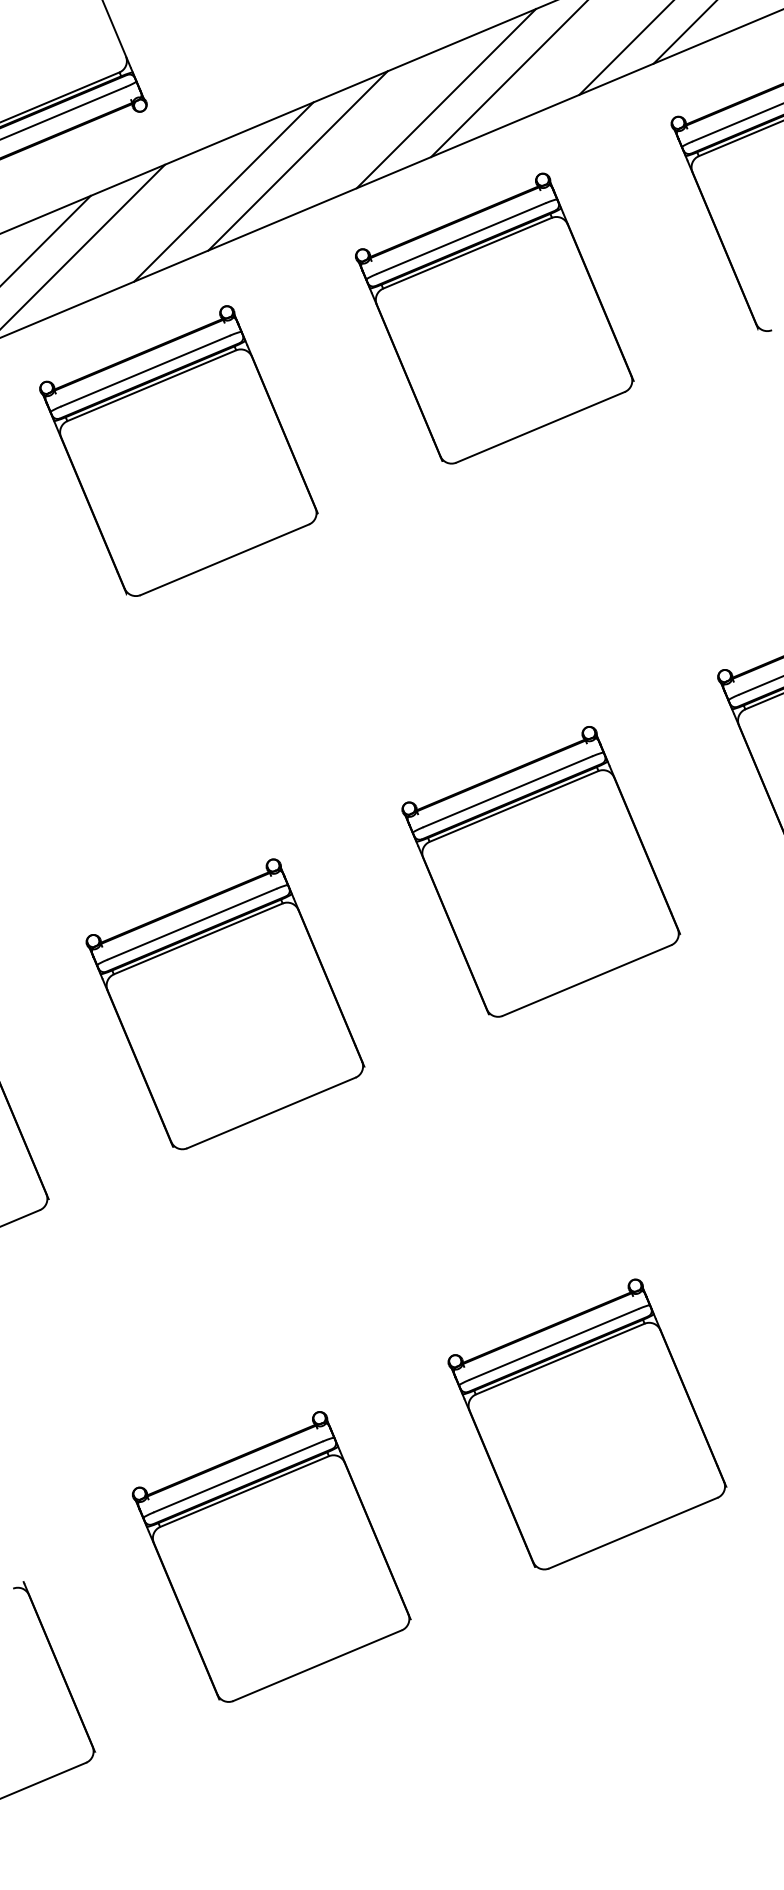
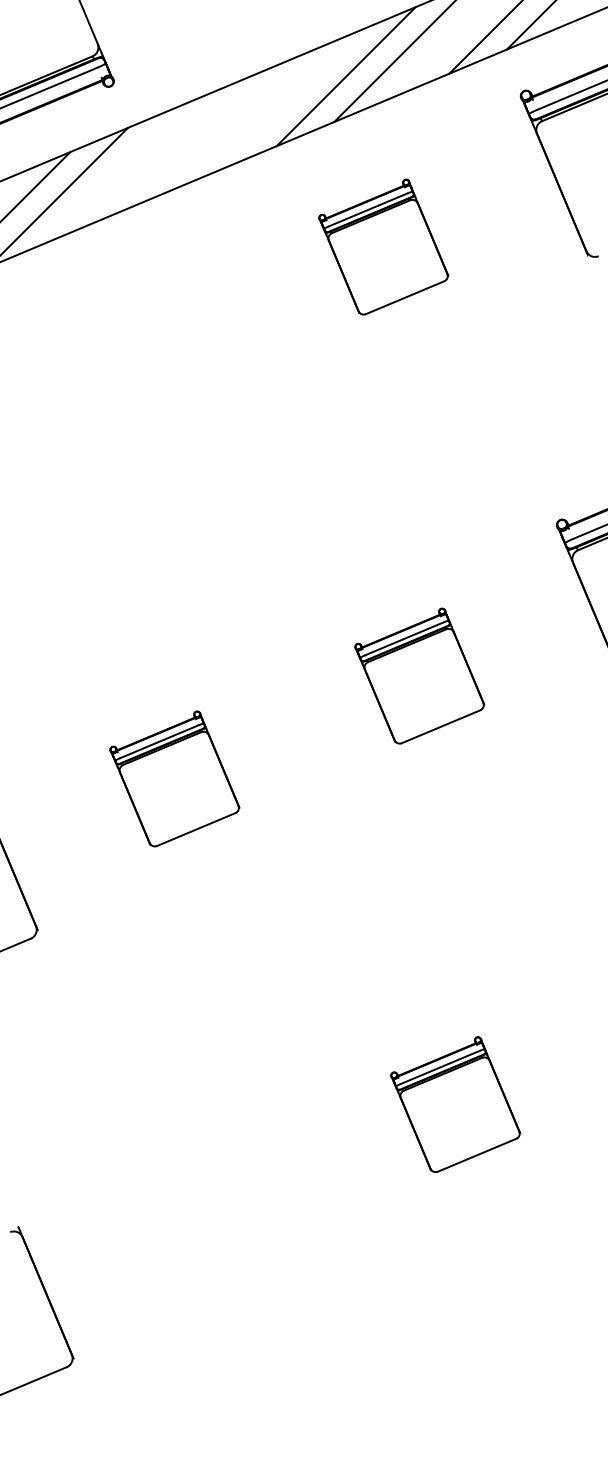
line: (297, 160) -> (230, 124), removed
line: (223, 191) -> (173, 148), removed
part: (494, 317) -> (383, 246), size x0.6
part: (178, 450) -> (138, 349), removed
part: (540, 870) -> (419, 675), size x0.6
part: (225, 1003) -> (174, 778), size x0.6
part: (587, 1424) -> (455, 1104), size x0.6
part: (271, 1556) -> (210, 1207), removed

